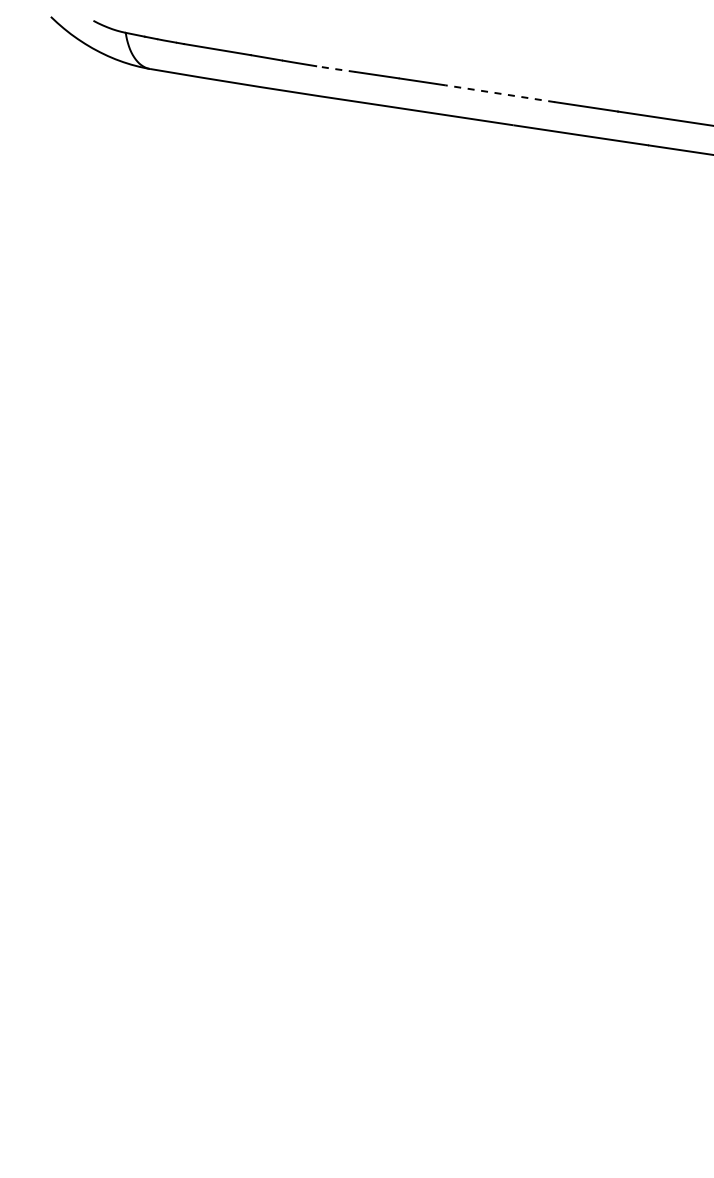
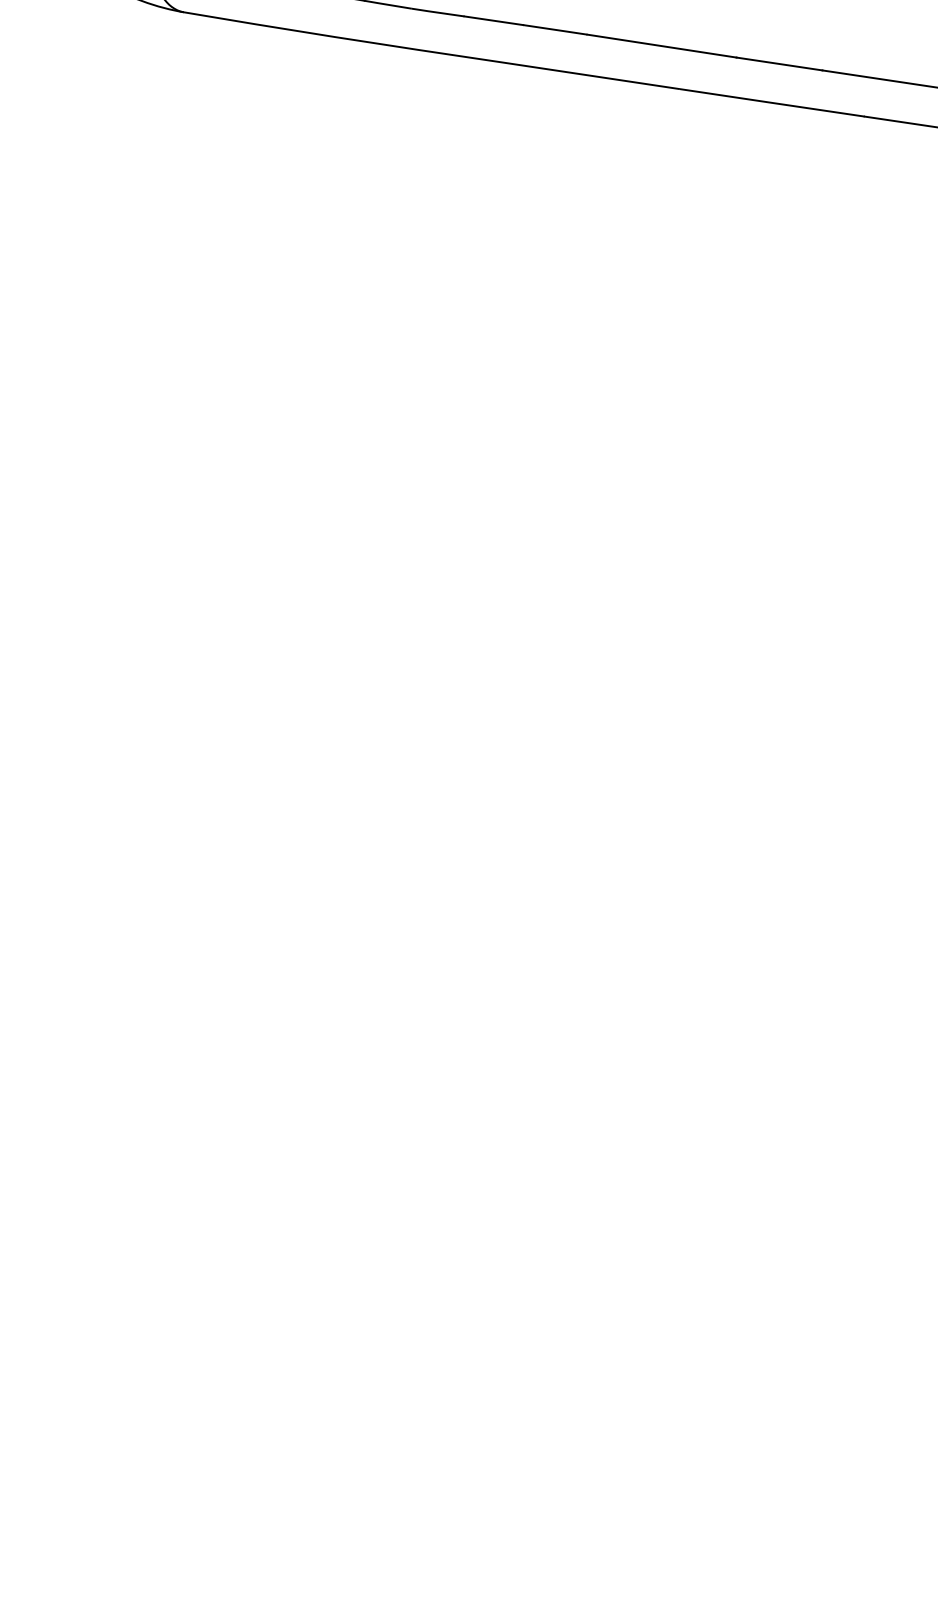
line: (335, 69) -> (436, 13), dashed -> solid
line: (499, 93) -> (660, 45), dashed -> solid

